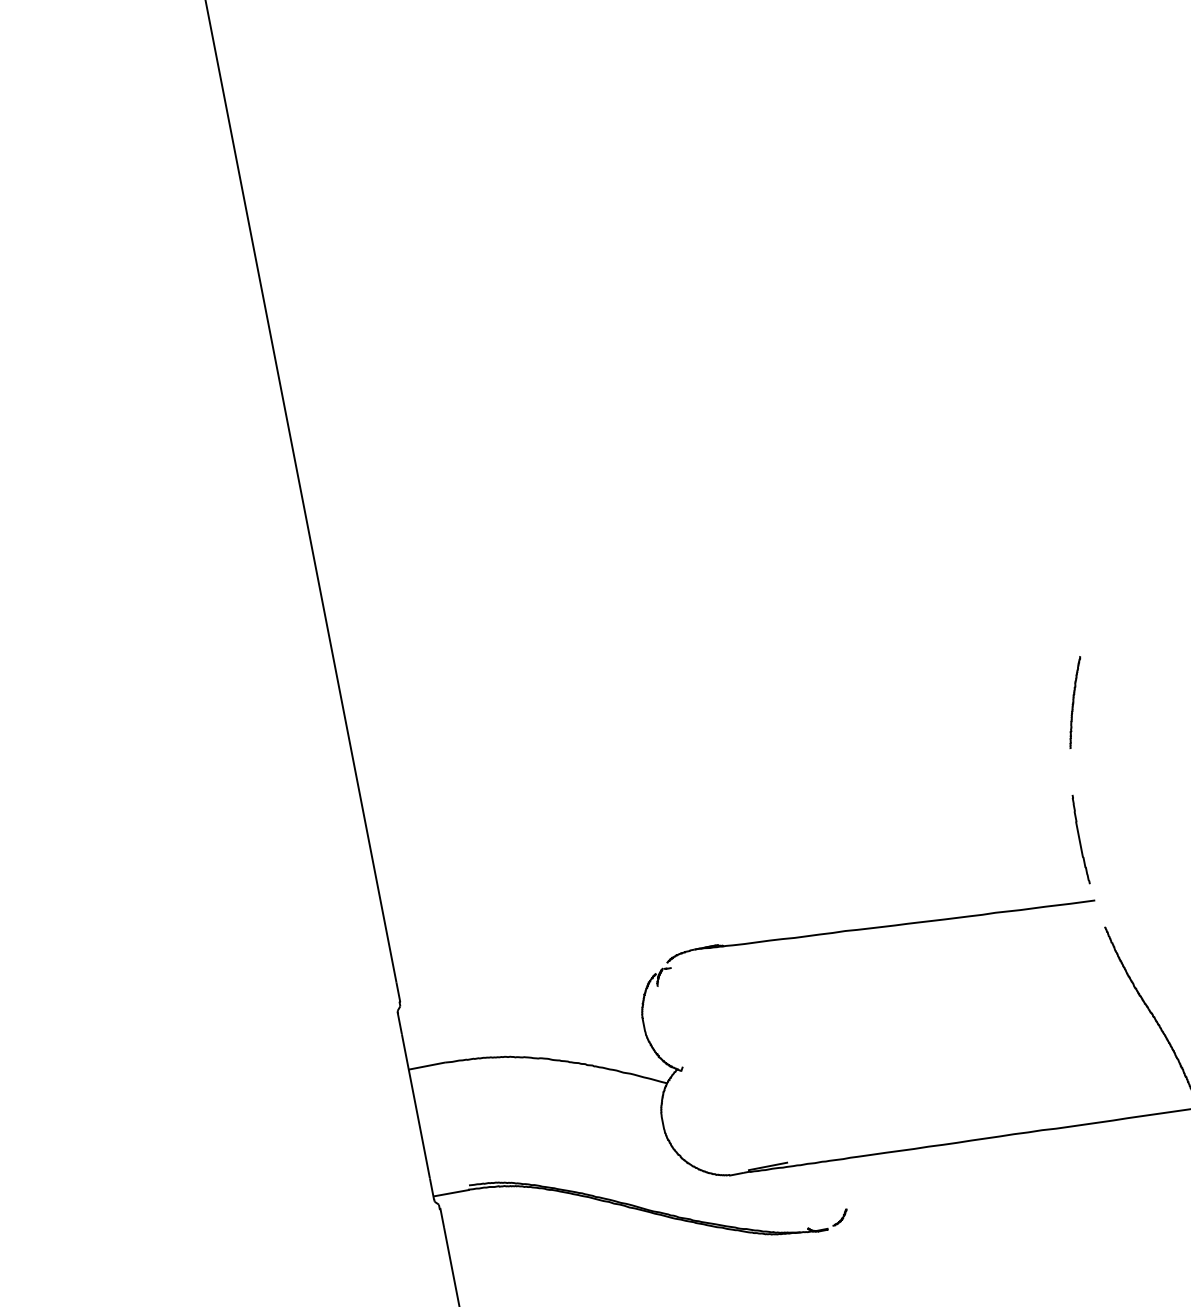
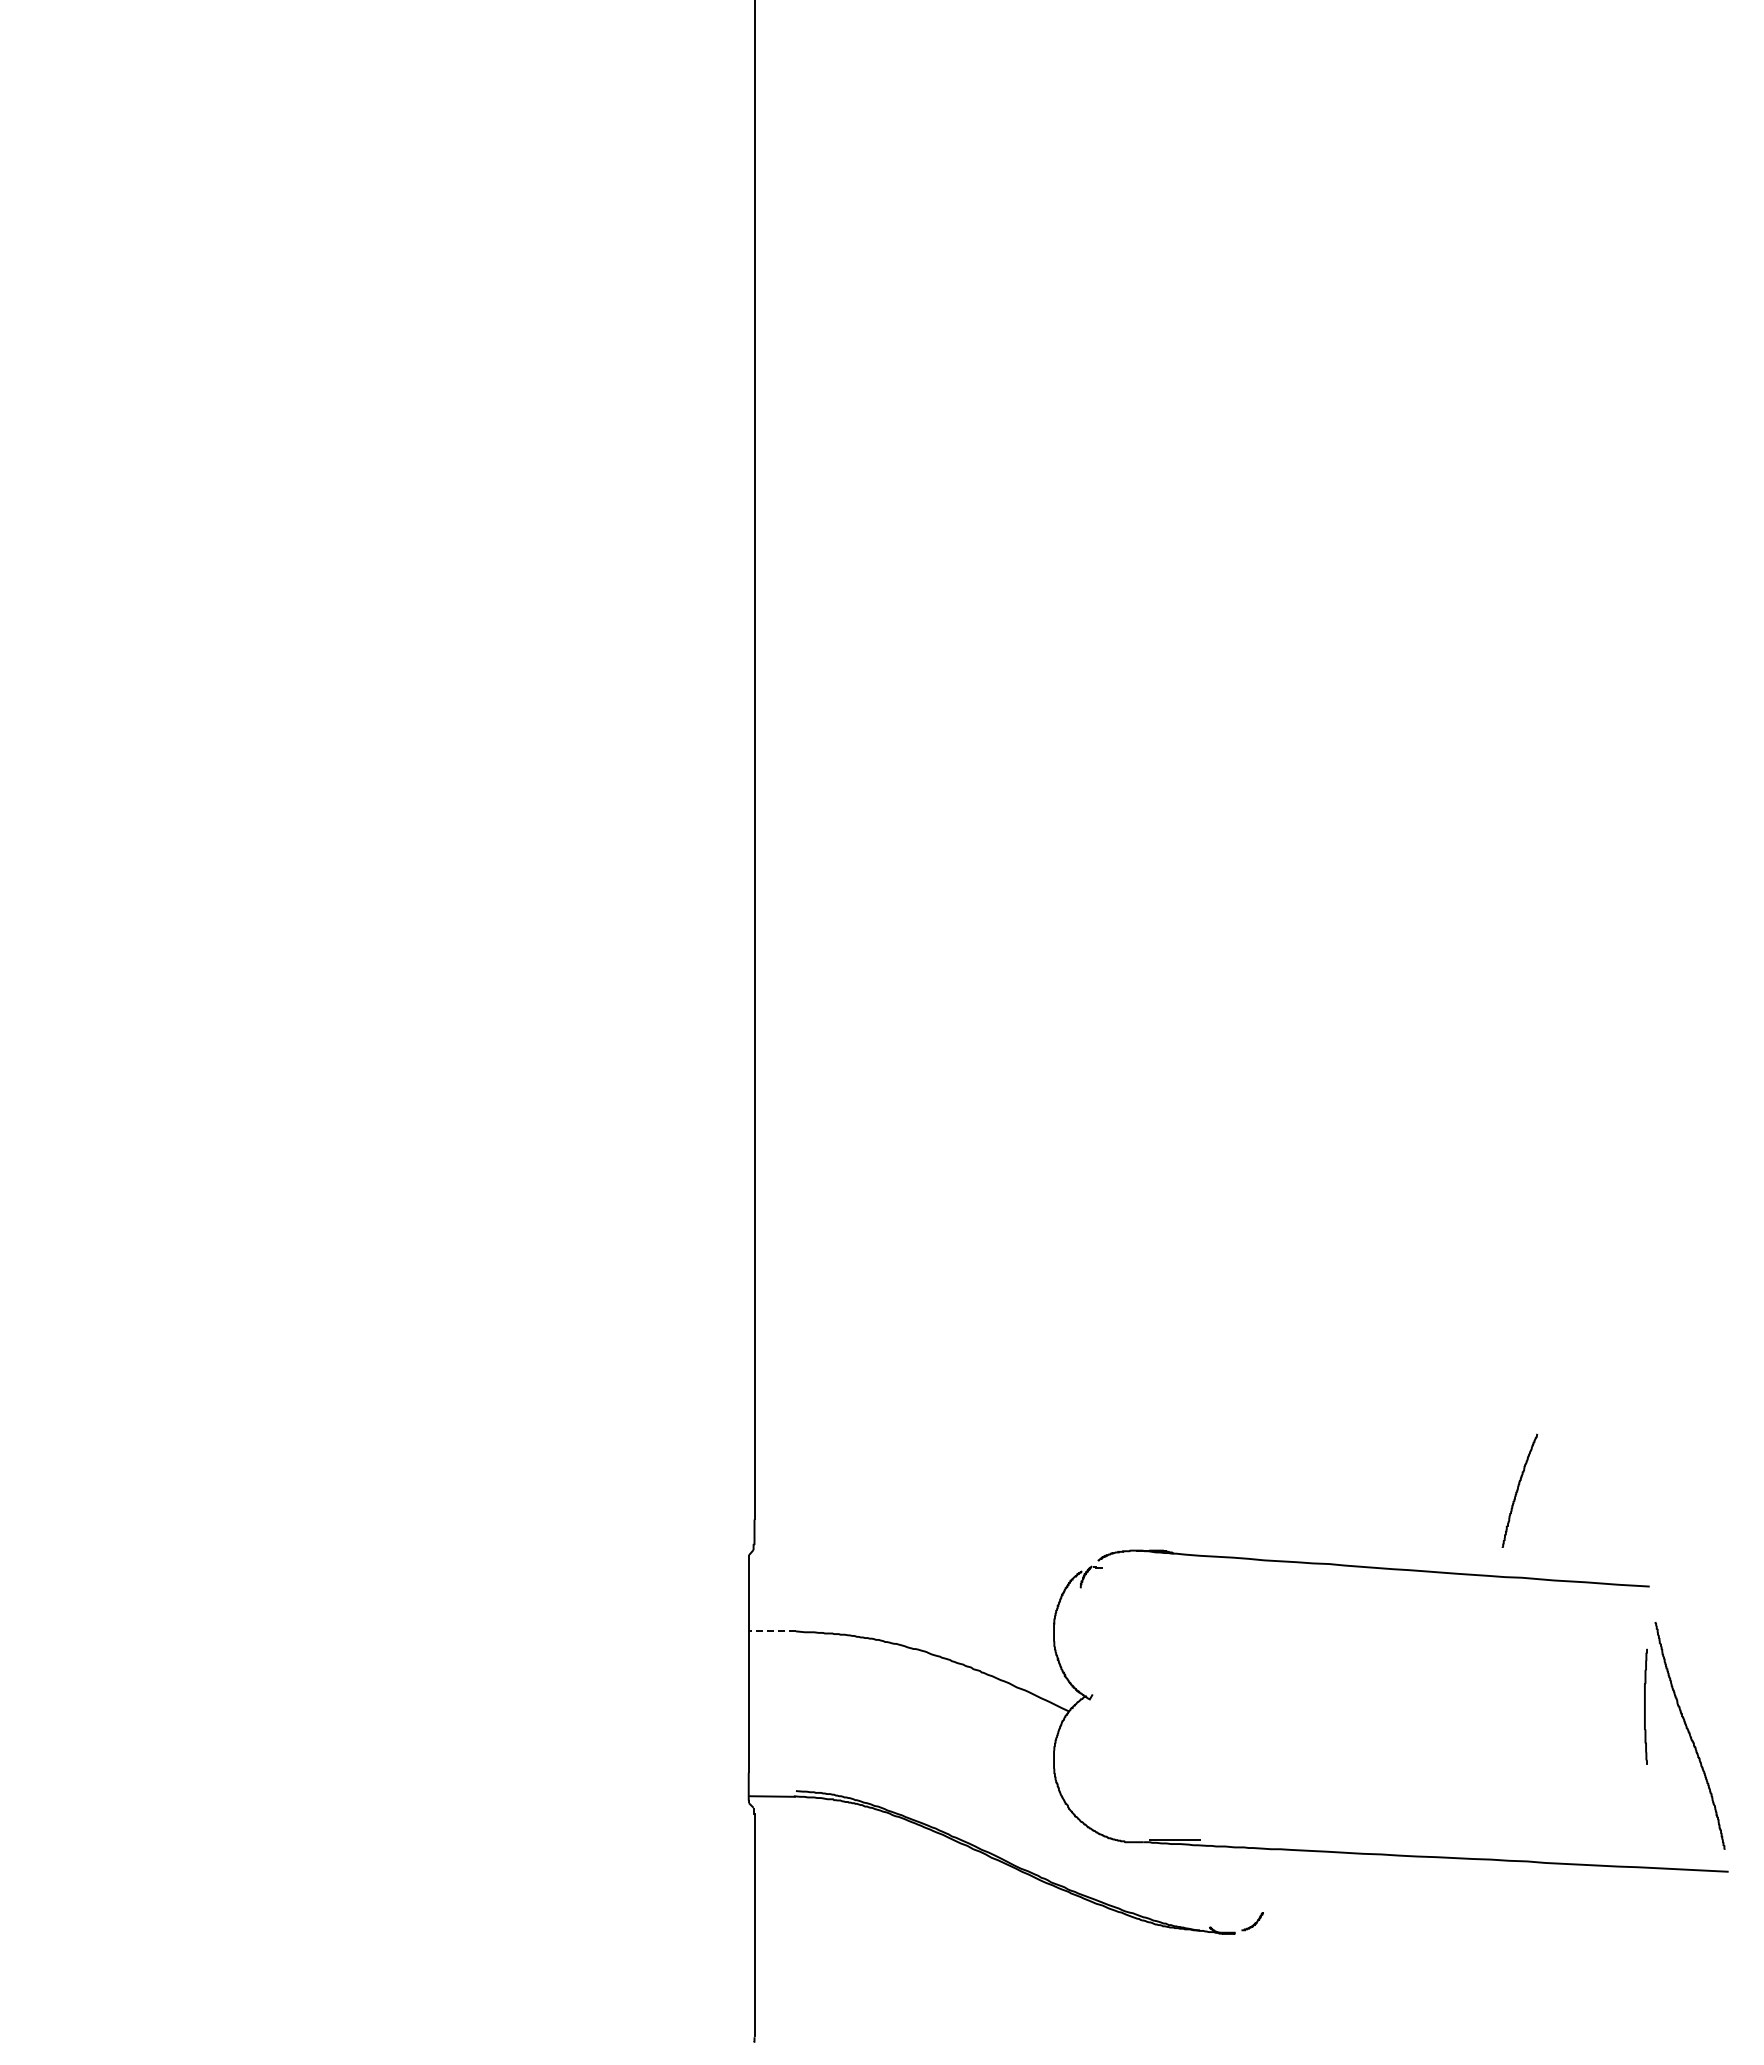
curve: (1074, 702) -> (1518, 1490), moved
curve: (1080, 839) -> (1645, 1706), moved
line: (427, 1066) -> (772, 1631), solid -> dashed

